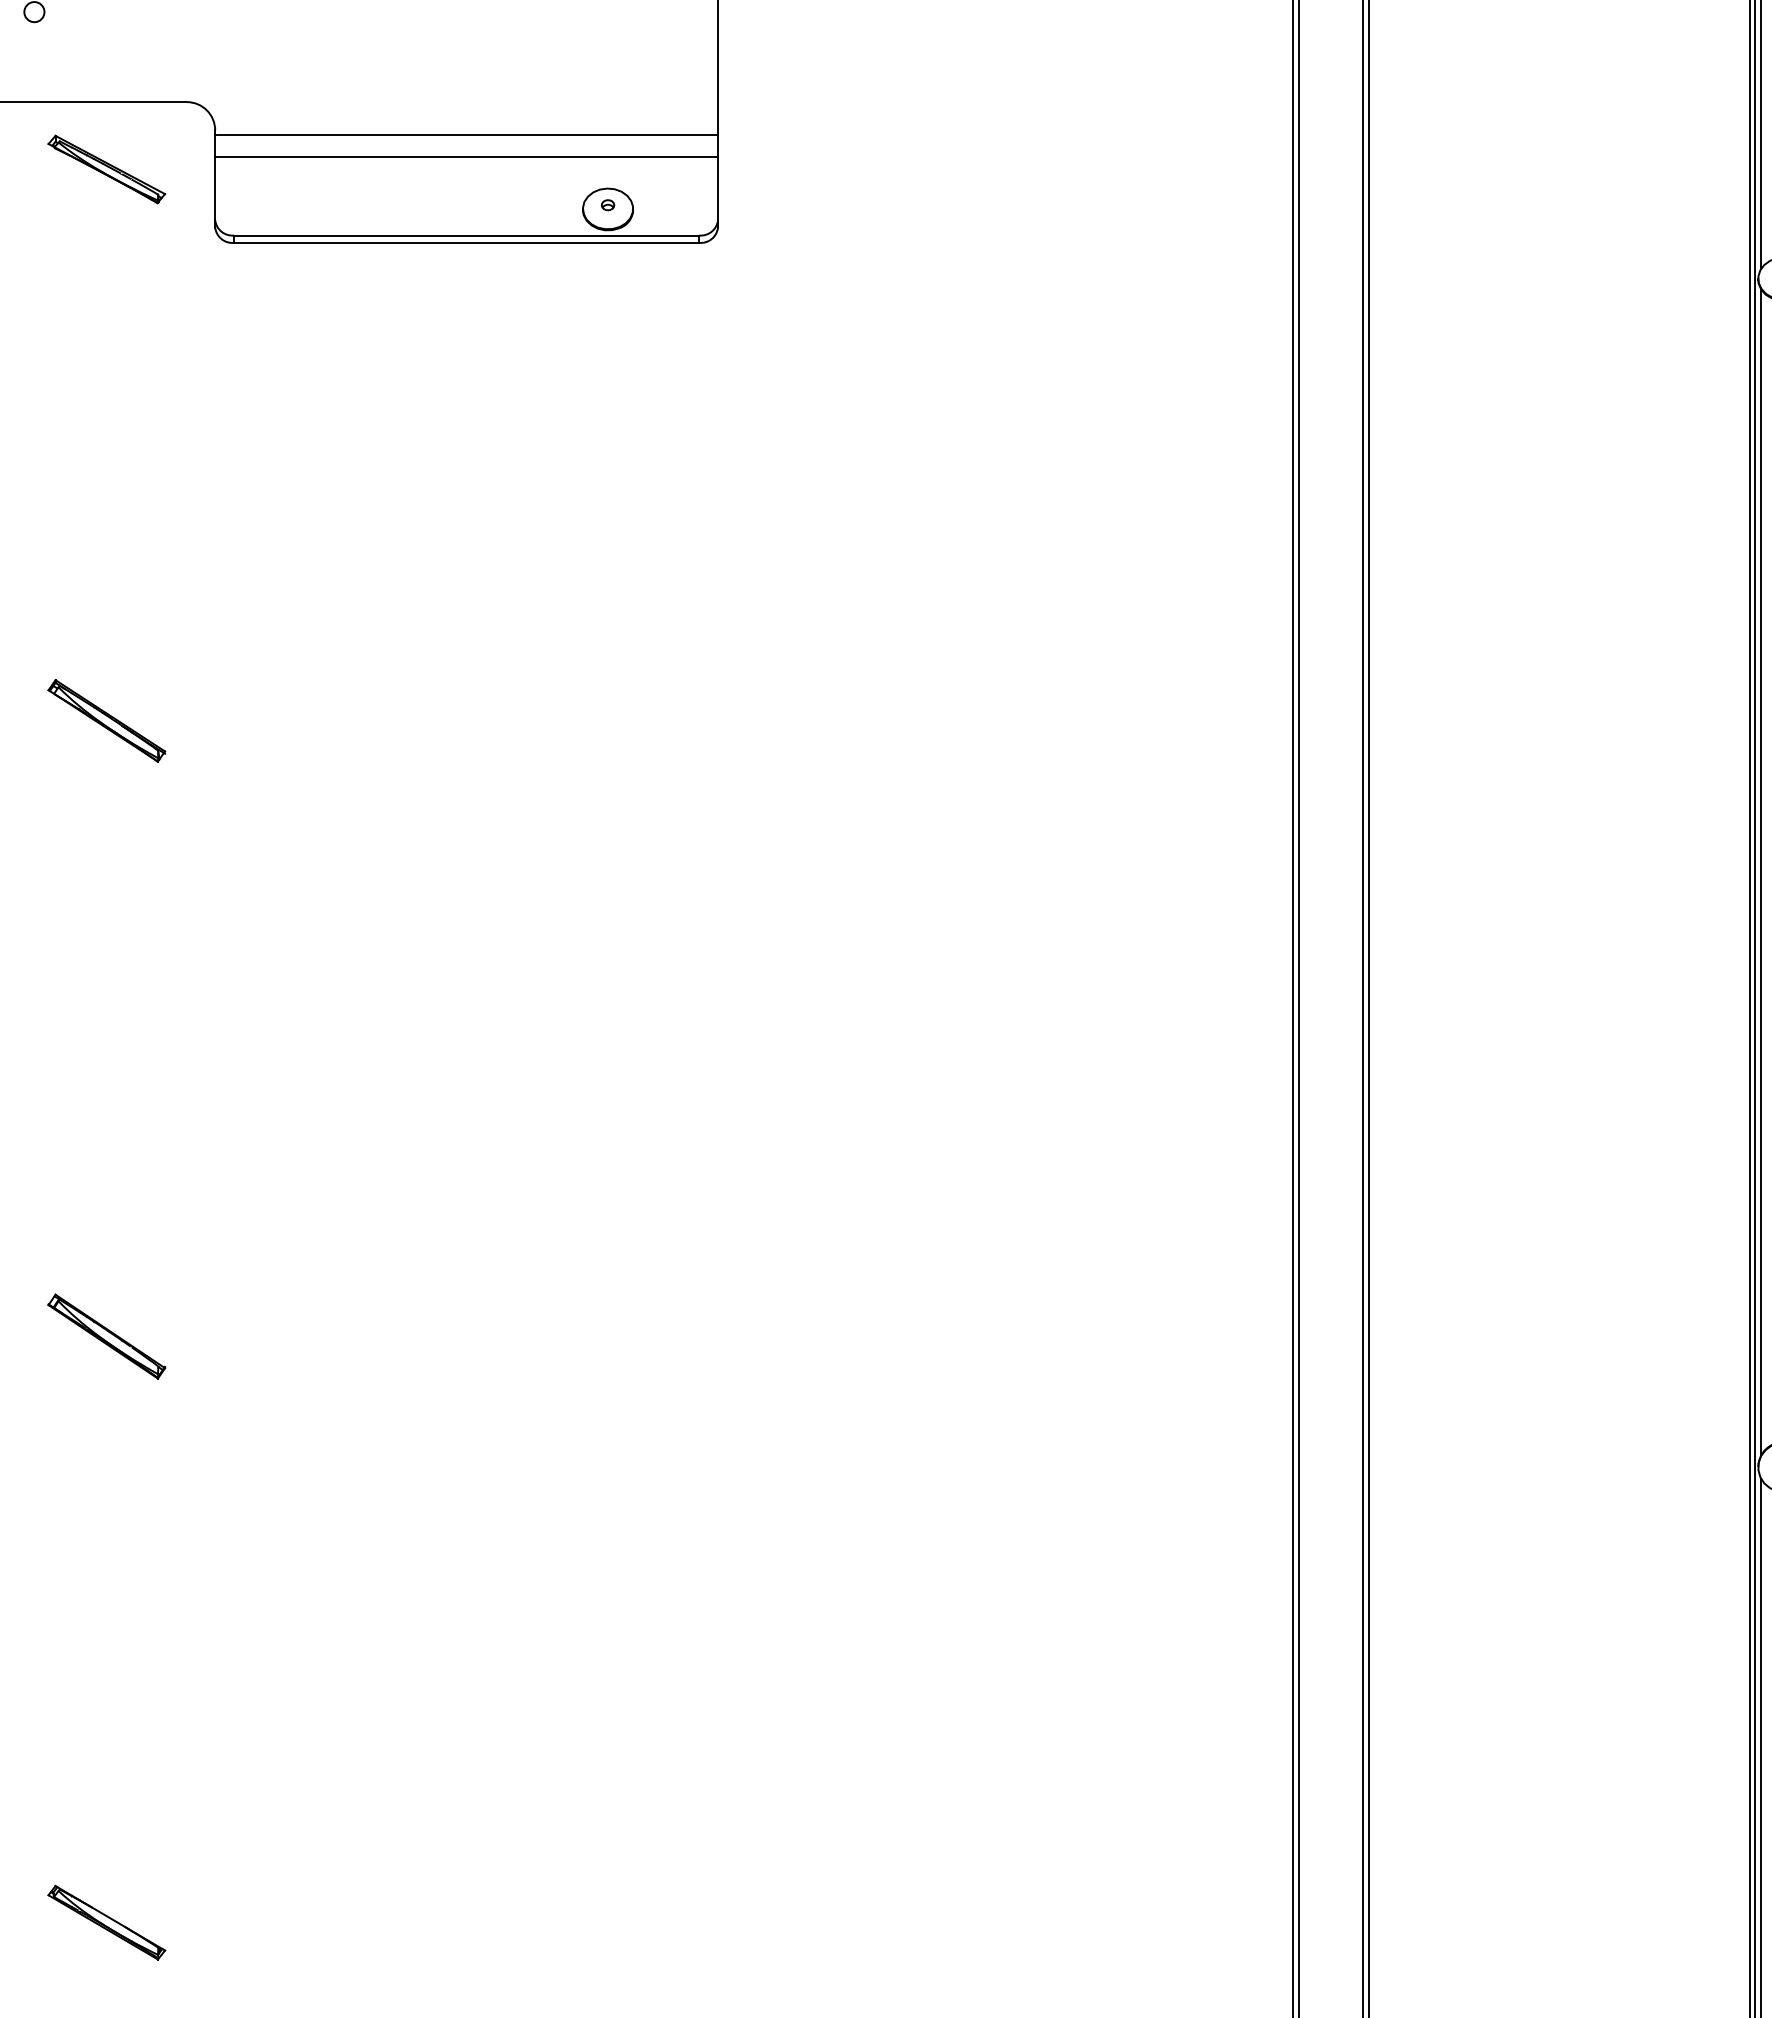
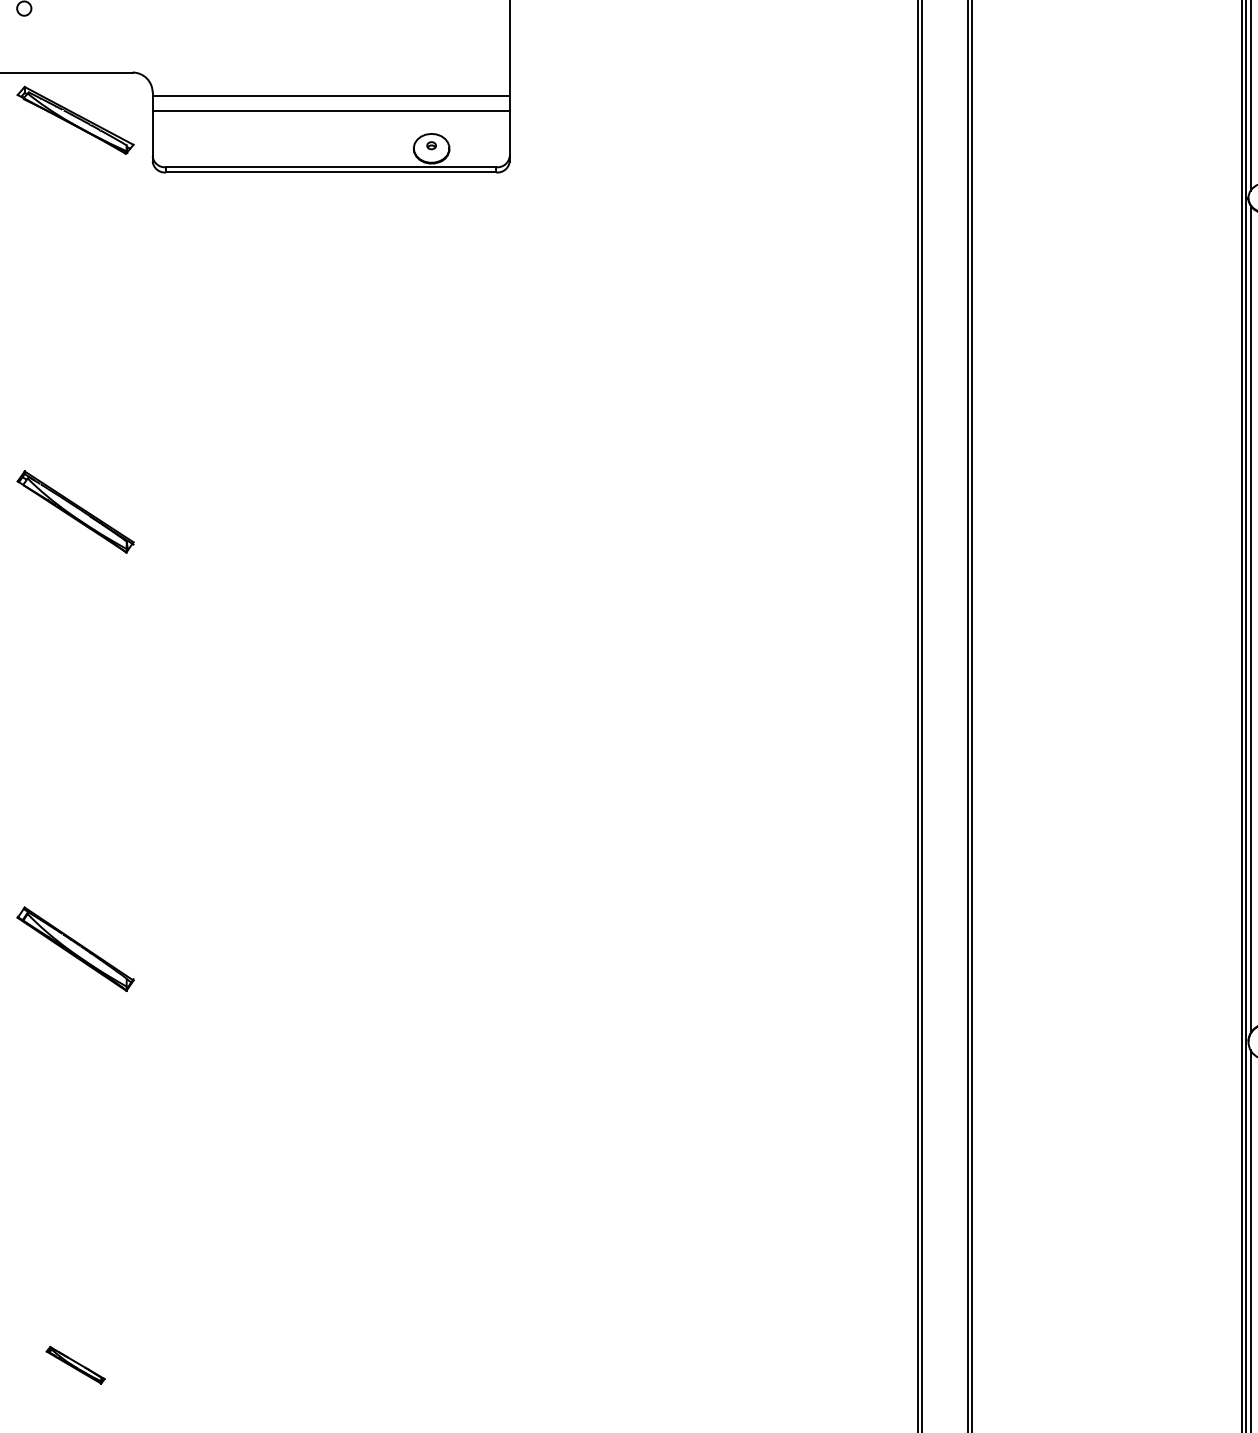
part: (106, 169) -> (75, 120), size x1.4
part: (106, 720) -> (75, 511), size x1.4
part: (106, 1336) -> (75, 949), size x1.4
part: (106, 1922) -> (75, 1365), size x0.7

